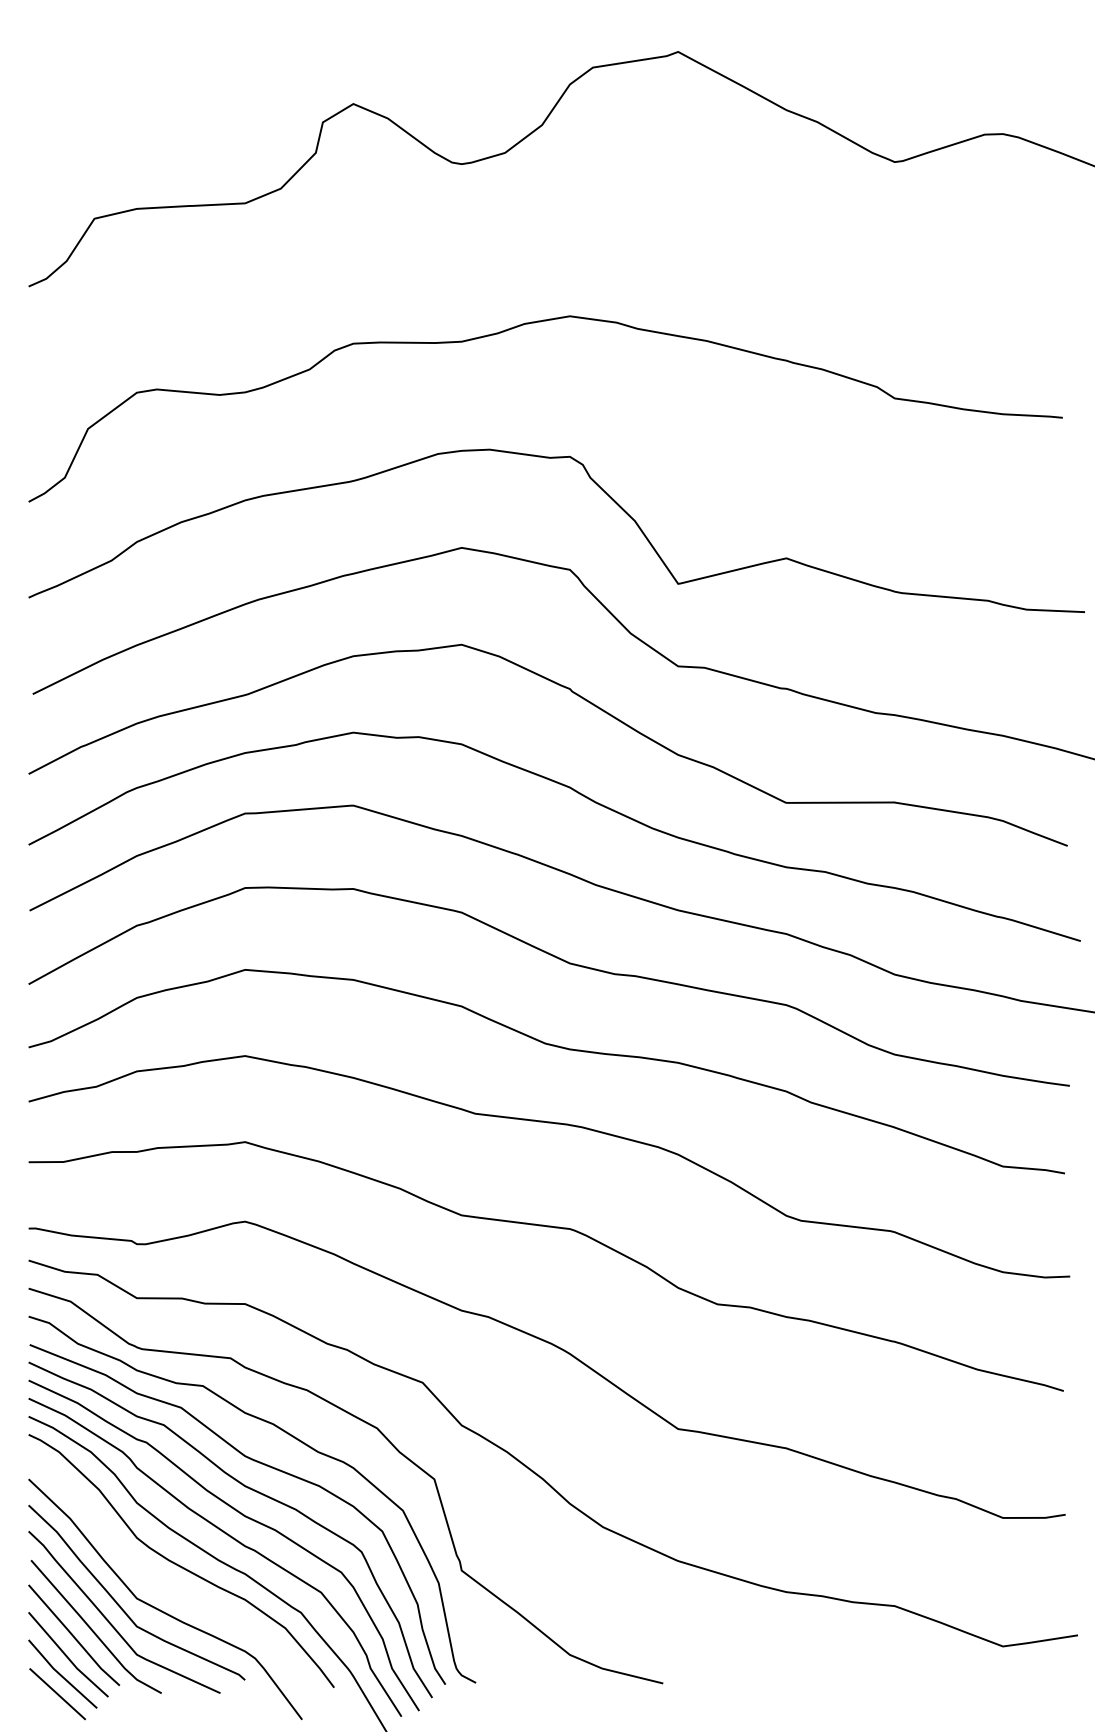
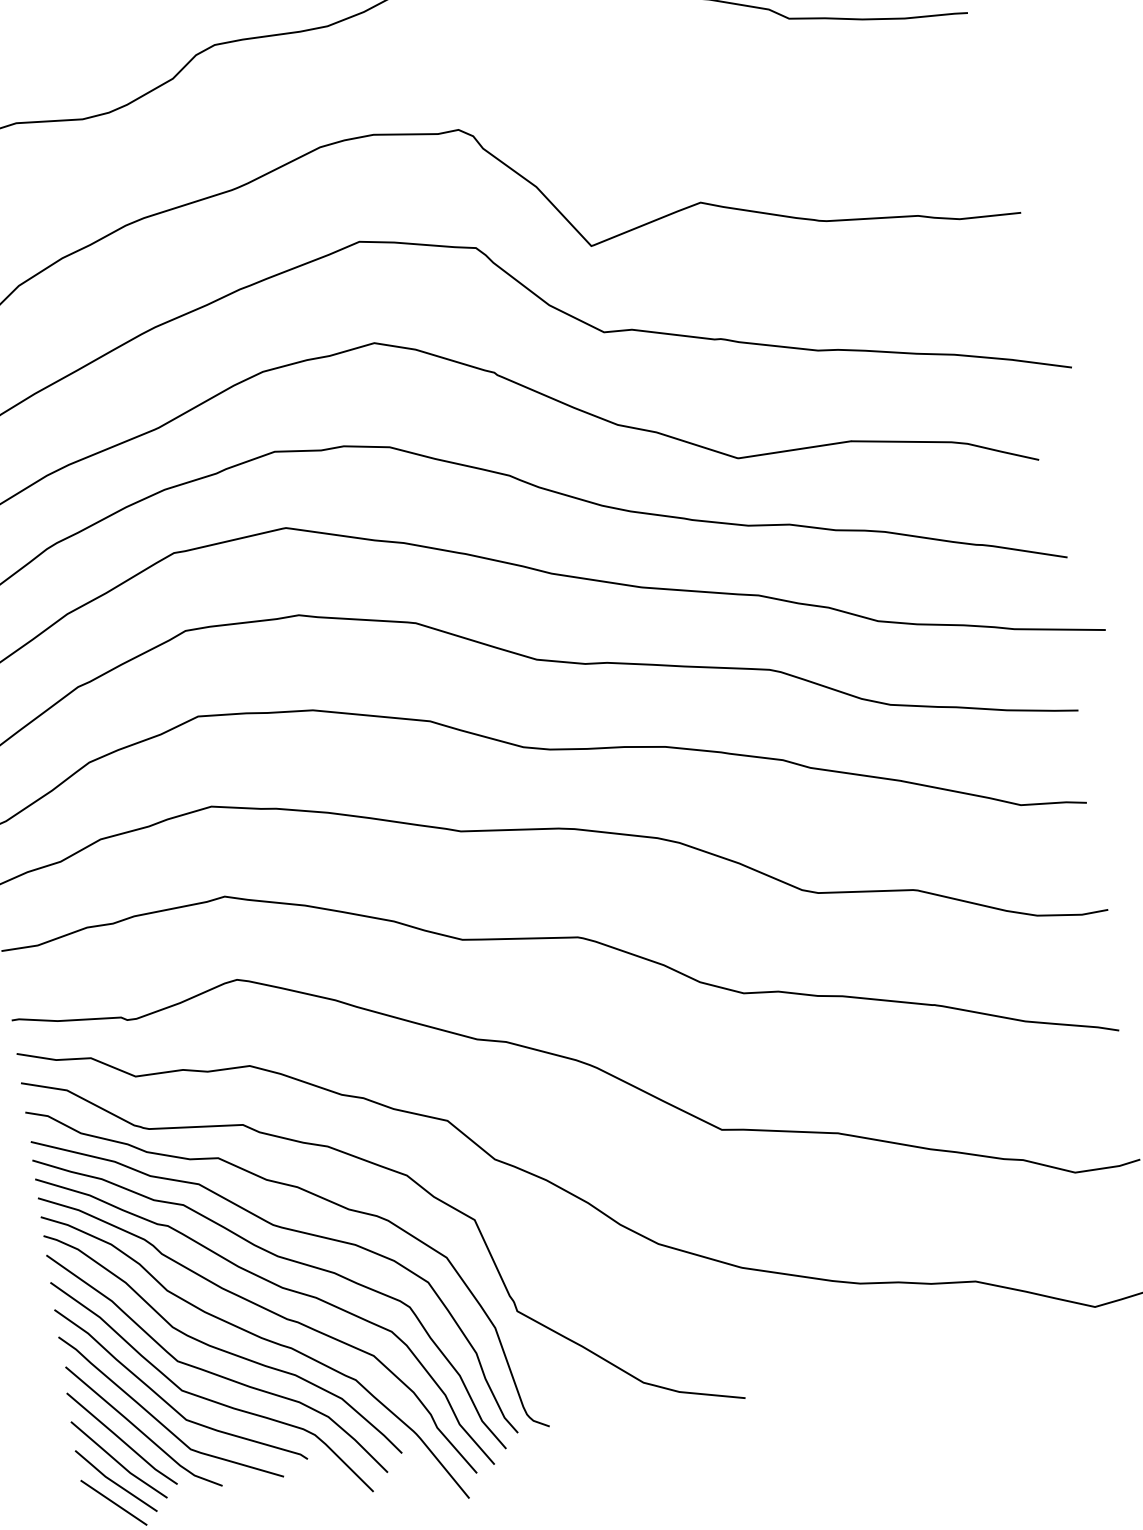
curve: (168, 1585) -> (213, 1372), added

